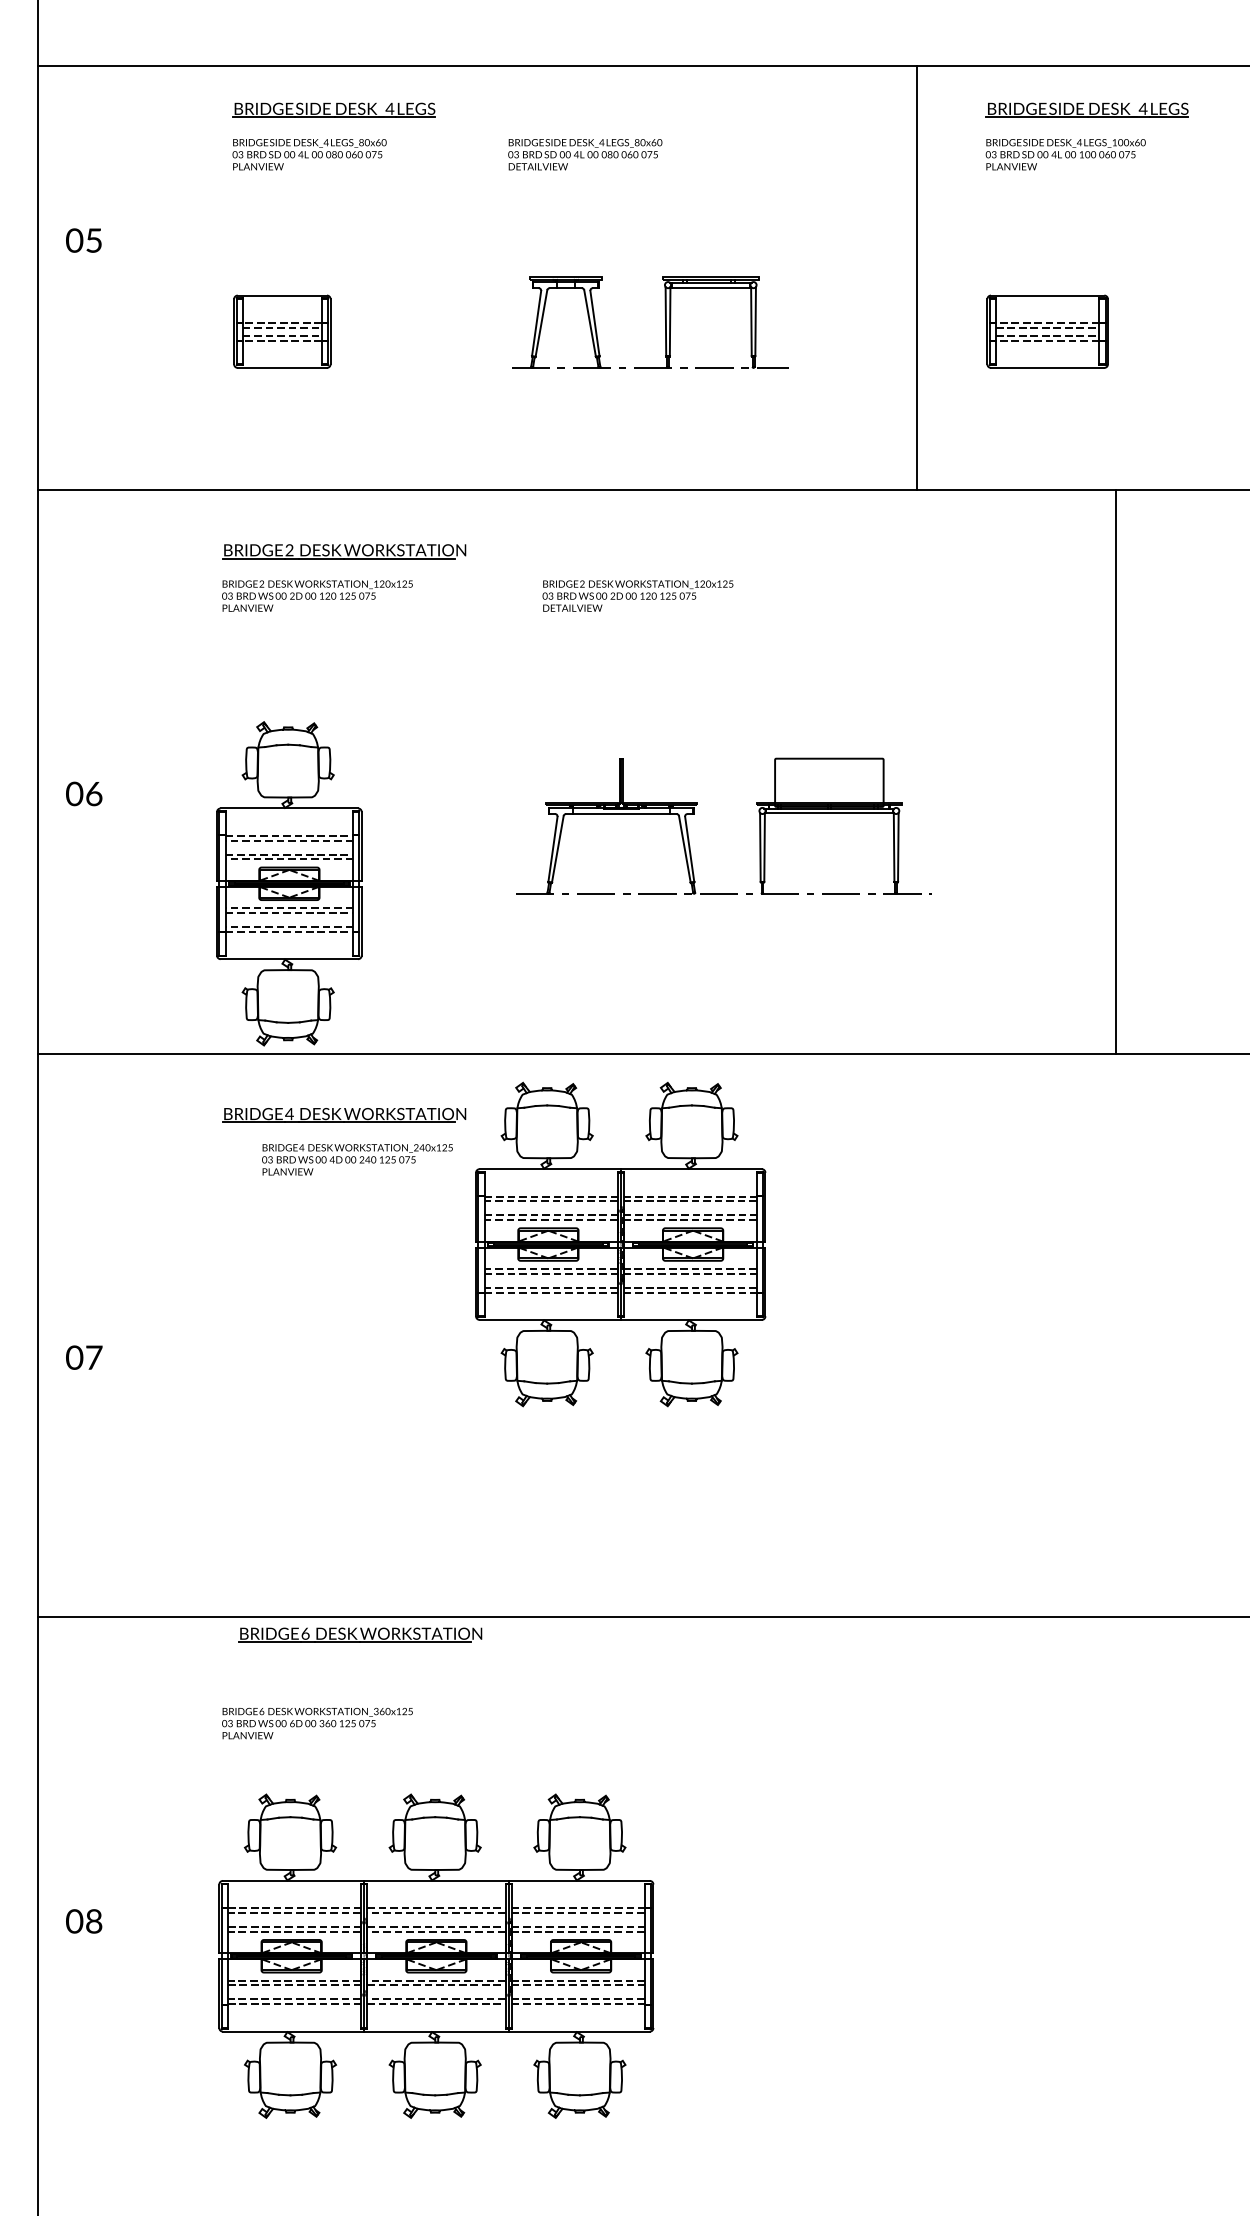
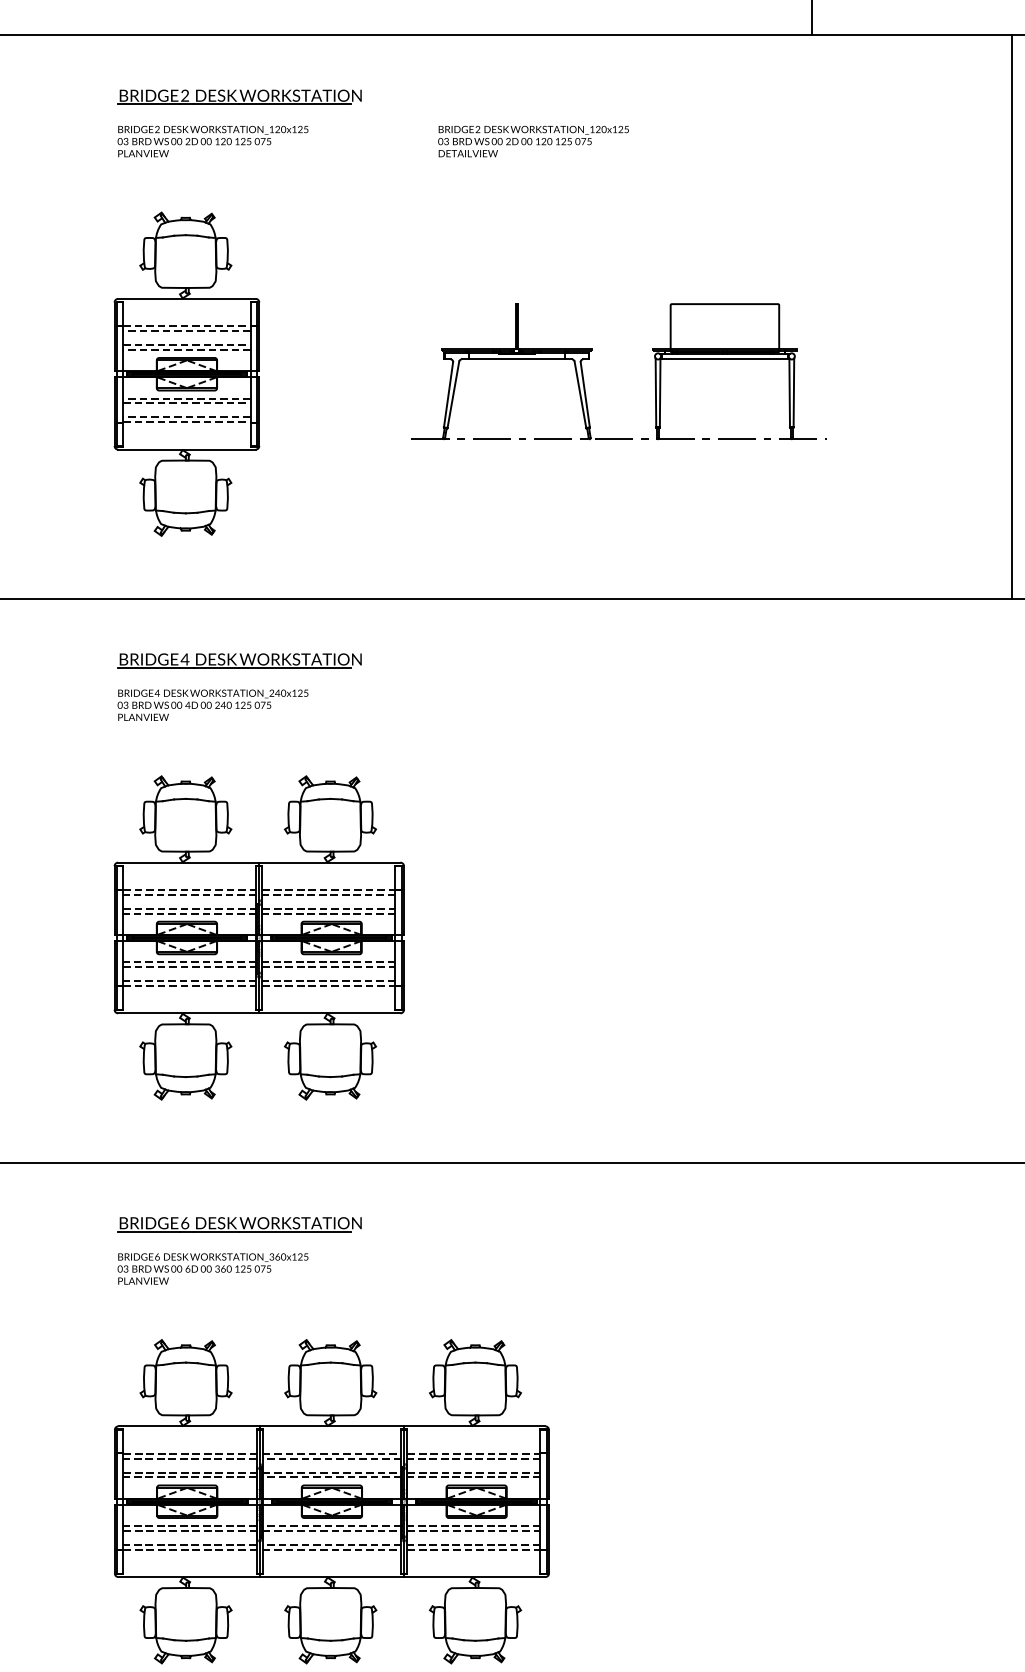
part: (289, 883) -> (187, 373), moved
text: (357, 1159) -> (213, 704), moved
part: (620, 1244) -> (259, 937), moved
part: (360, 1634) -> (240, 1223), moved

